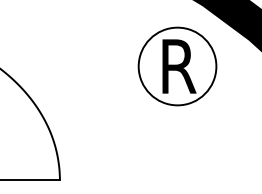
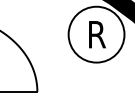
circle: (177, 66) -> (96, 34), size x1.43

